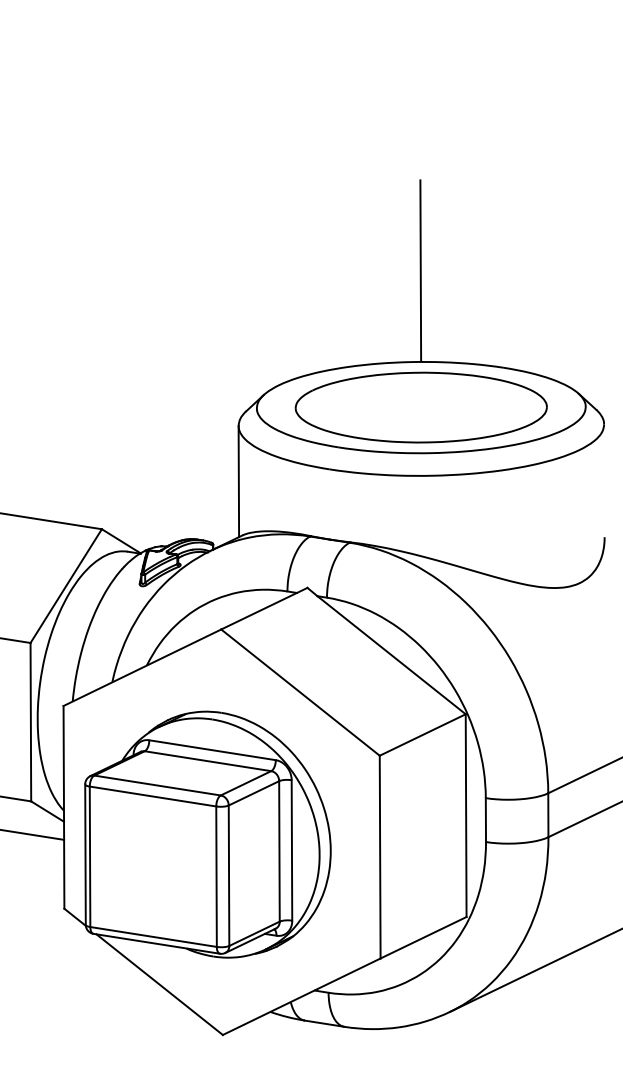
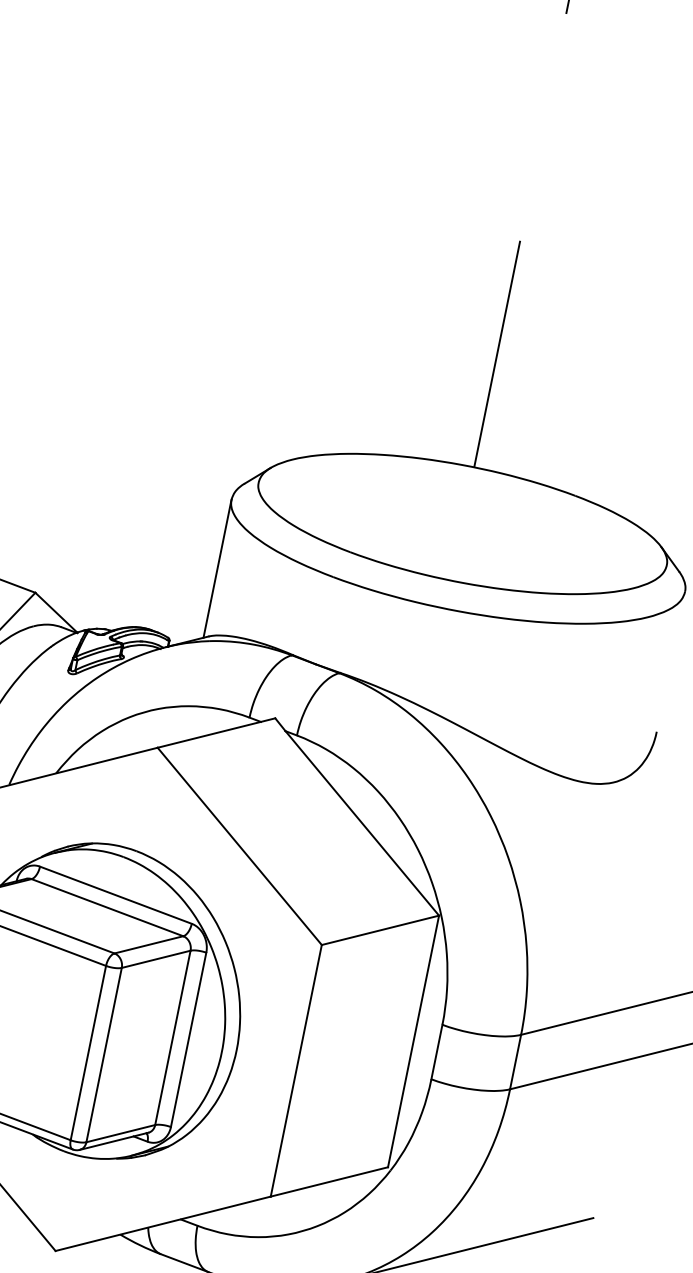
part: (420, 407) -> (461, 523), removed

